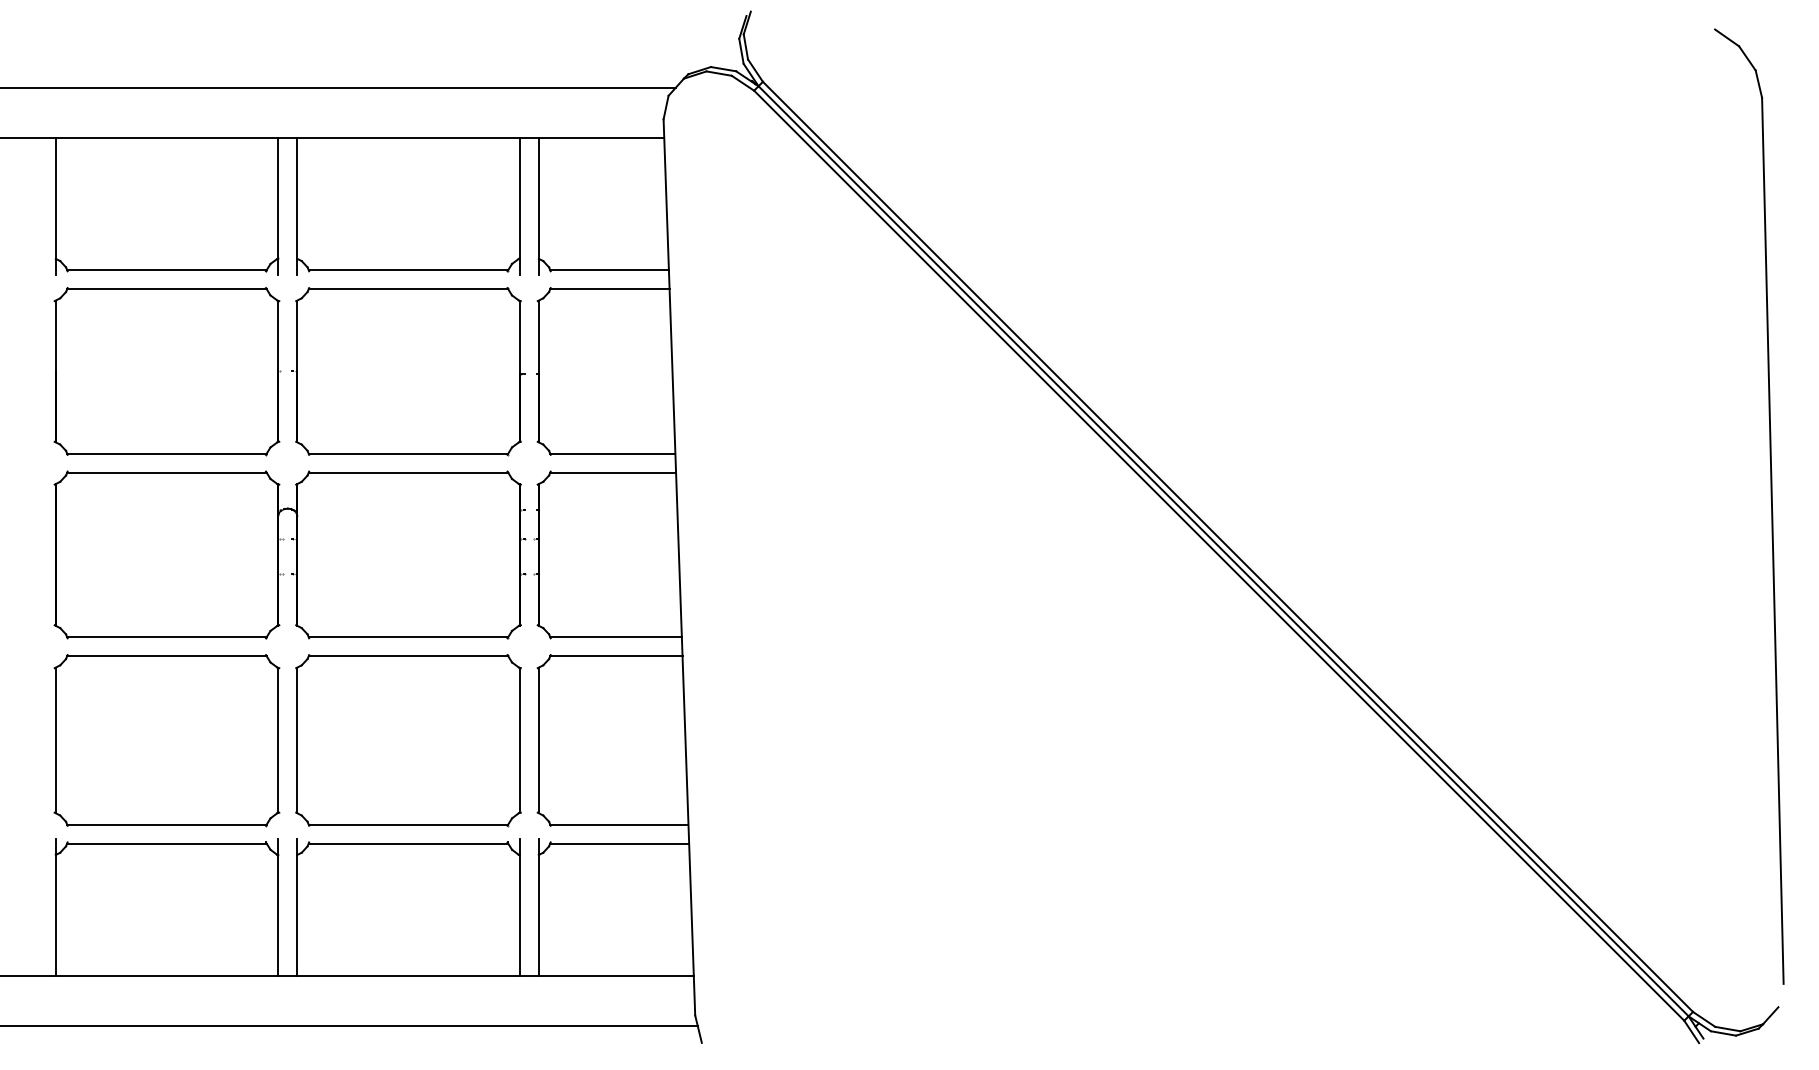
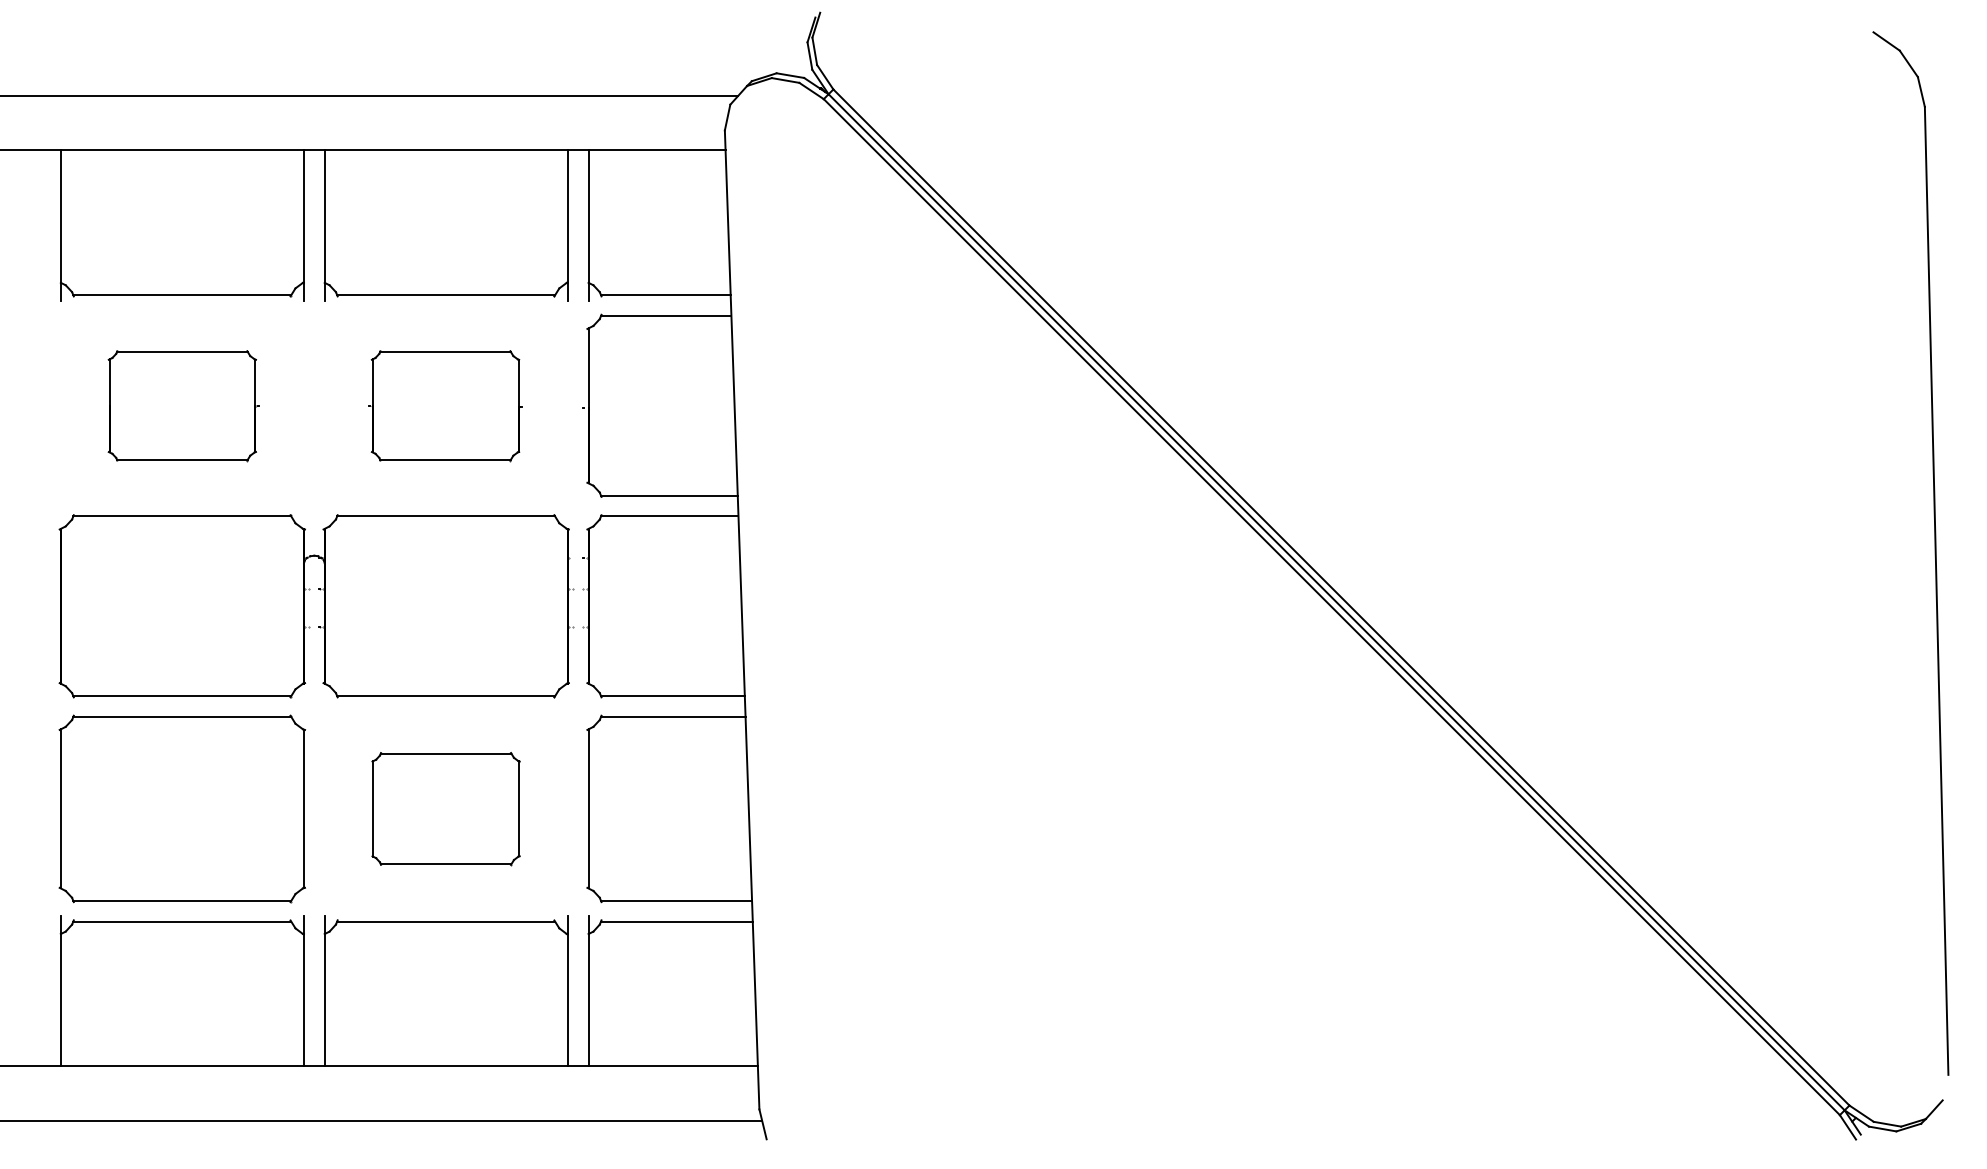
part: (167, 371) -> (182, 405), size x0.6
part: (406, 371) -> (444, 405), size x0.6
part: (407, 740) -> (445, 808), size x0.6

